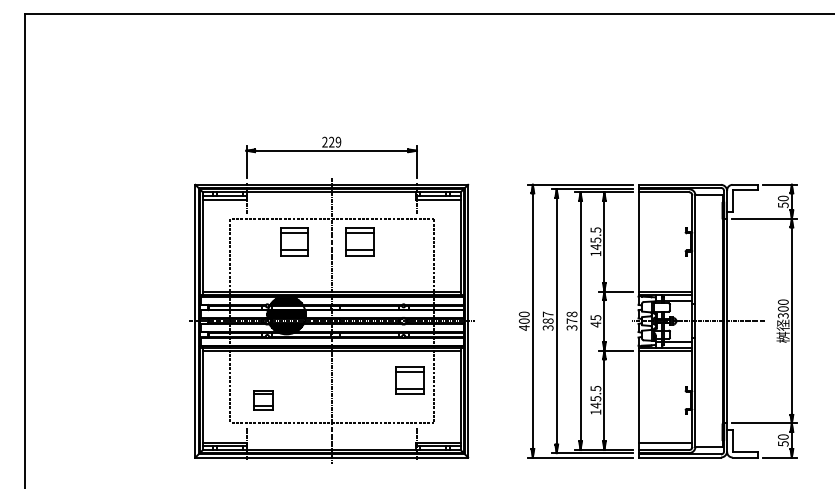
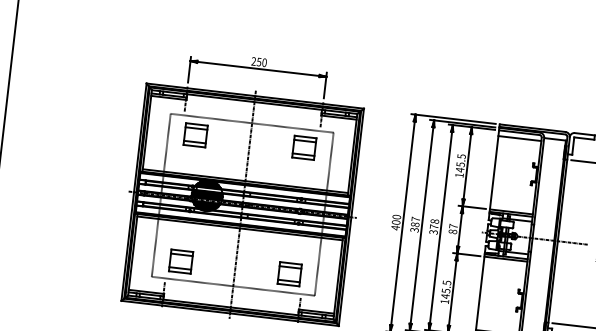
text: (335, 141) -> (262, 61), 229 -> 250
line: (665, 199) -> (519, 138), added
part: (294, 241) -> (195, 134), moved
part: (359, 241) -> (304, 147), moved
text: (595, 321) -> (452, 229), 45 -> 87
part: (409, 380) -> (289, 274), moved
part: (263, 400) -> (180, 261), size x1.43

